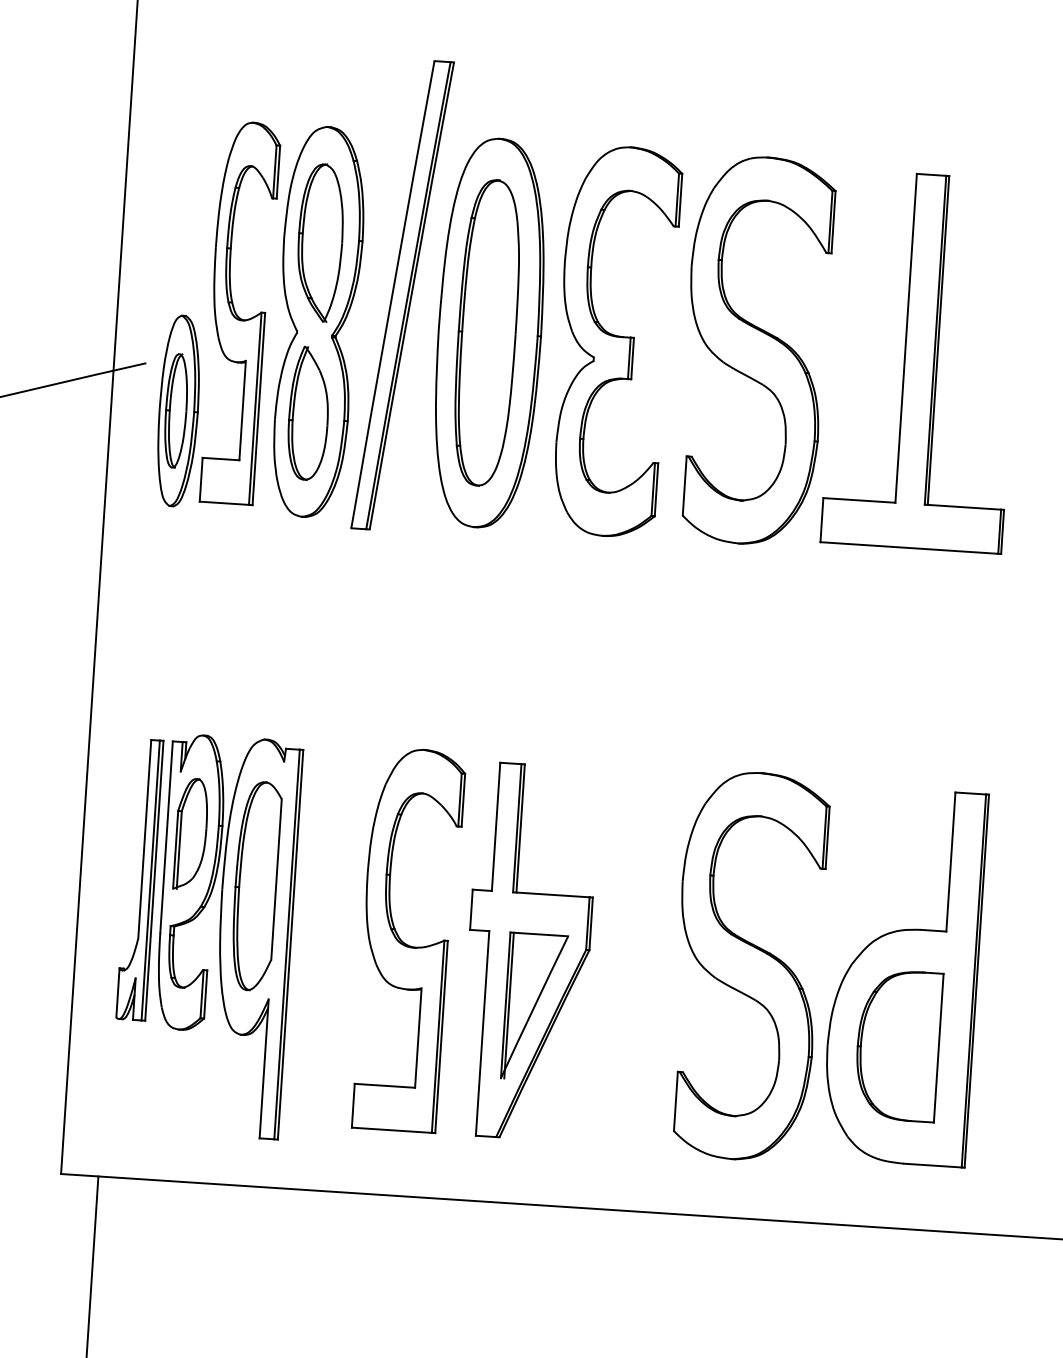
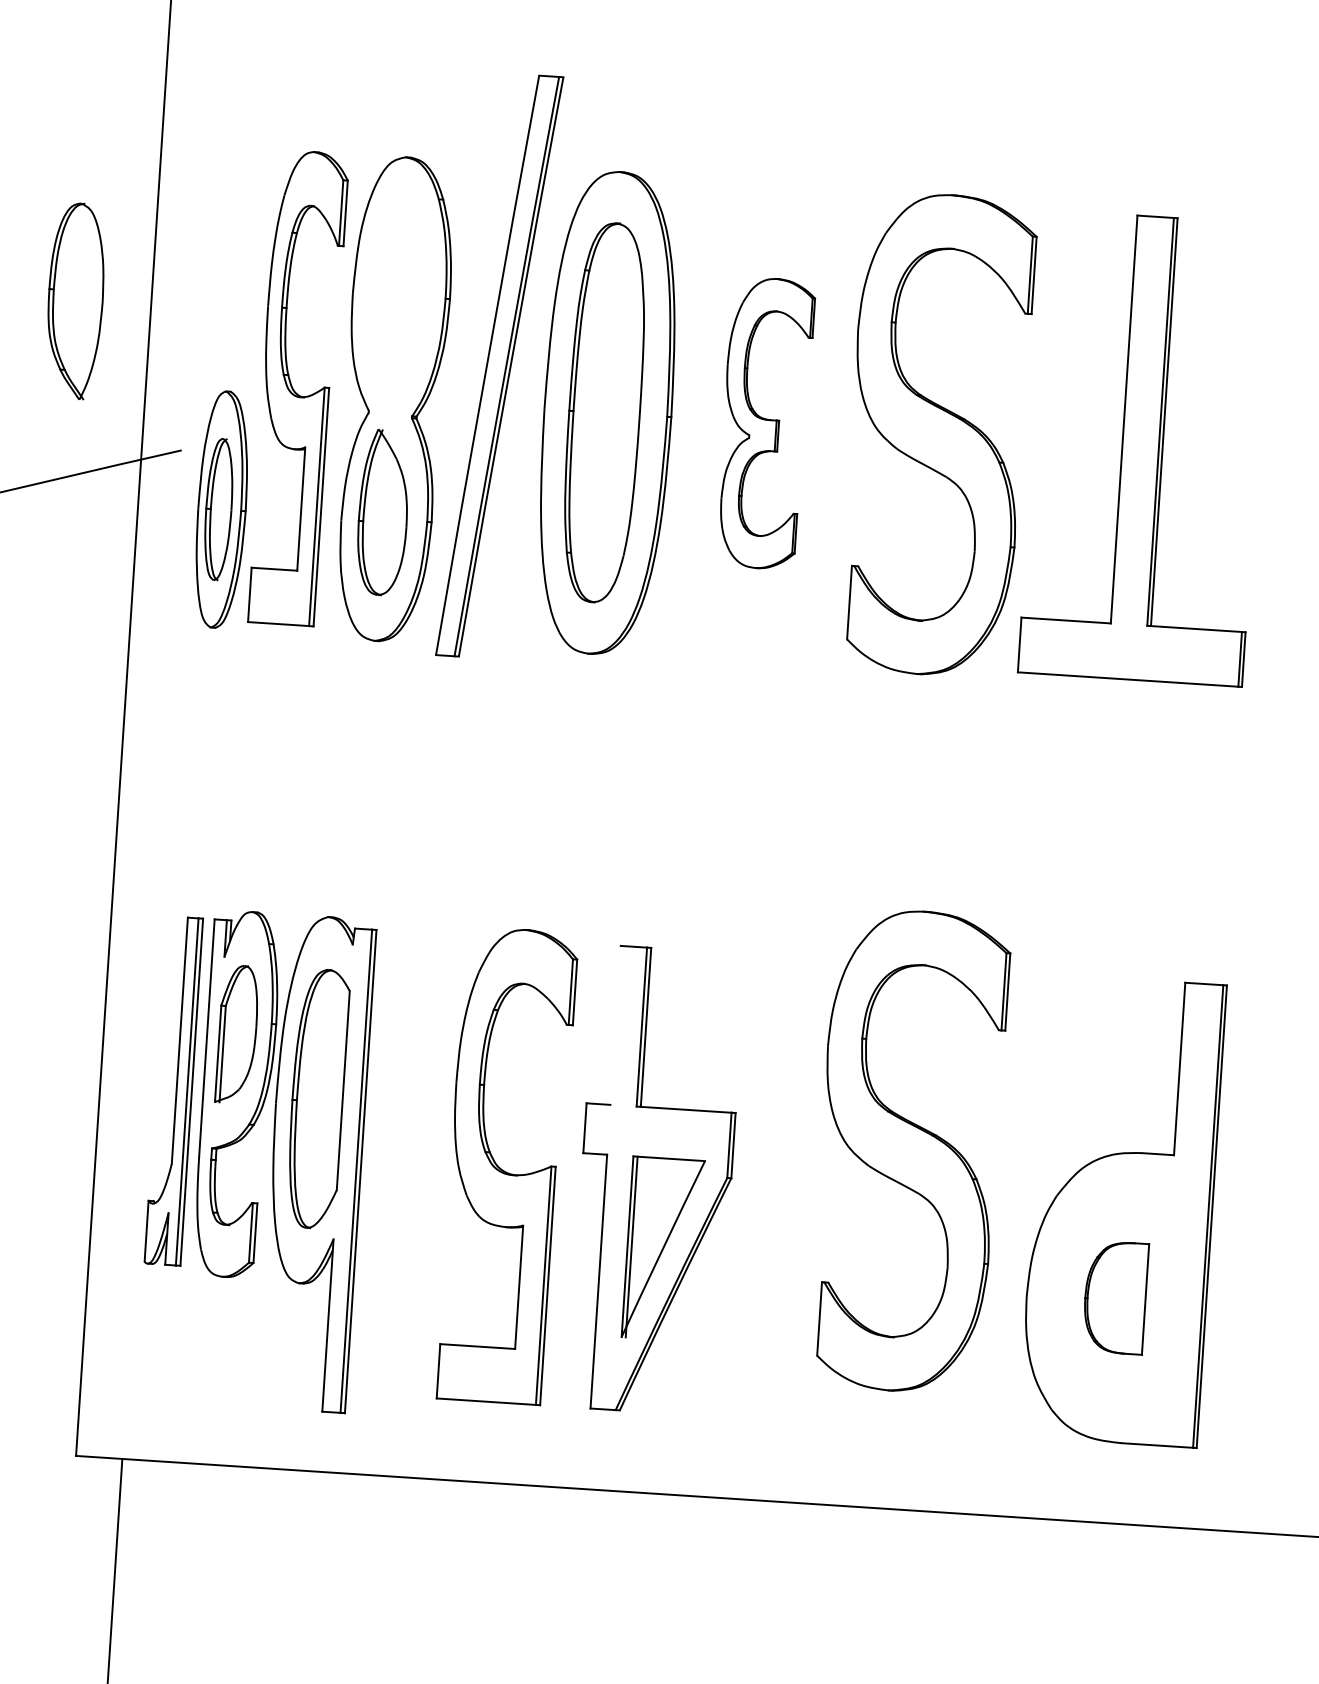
part: (320, 243) -> (75, 301), moved
part: (618, 341) -> (767, 423), size x0.6
line: (496, 826) -> (615, 1024), removed
part: (751, 965) -> (913, 1150), moved
part: (899, 1047) -> (1116, 1298), size x0.6

